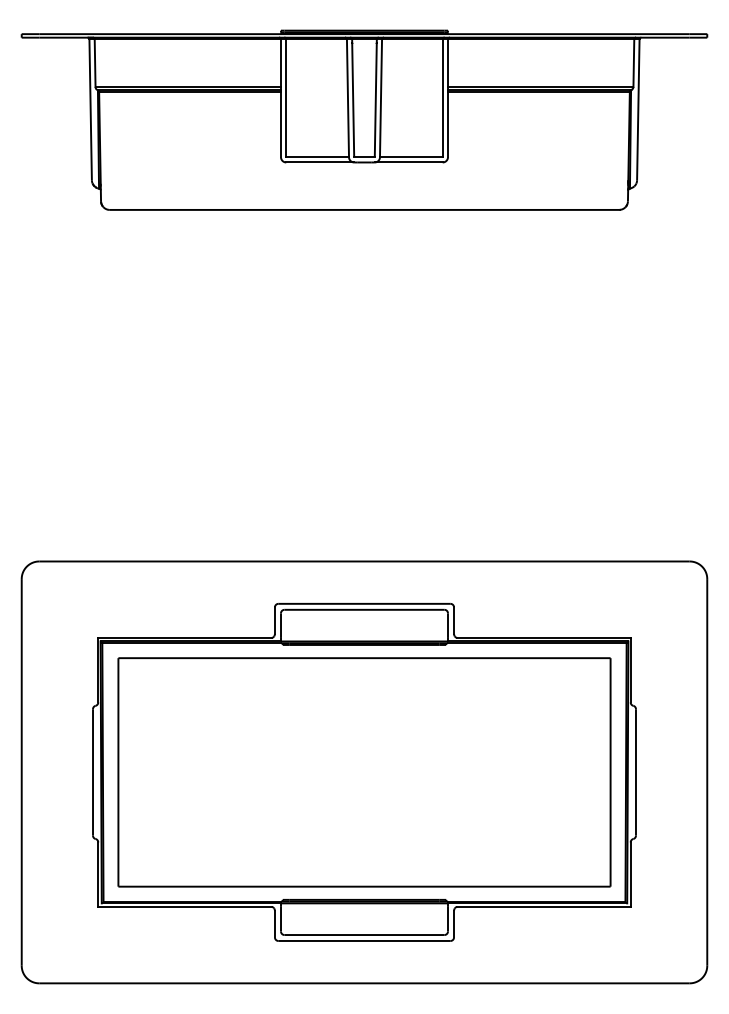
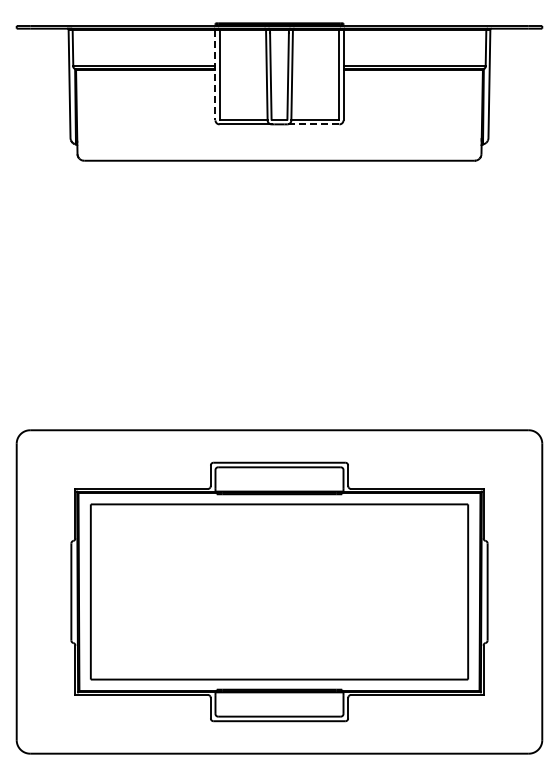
line: (281, 98) -> (215, 75), solid -> dashed
line: (407, 162) -> (312, 124), solid -> dashed

